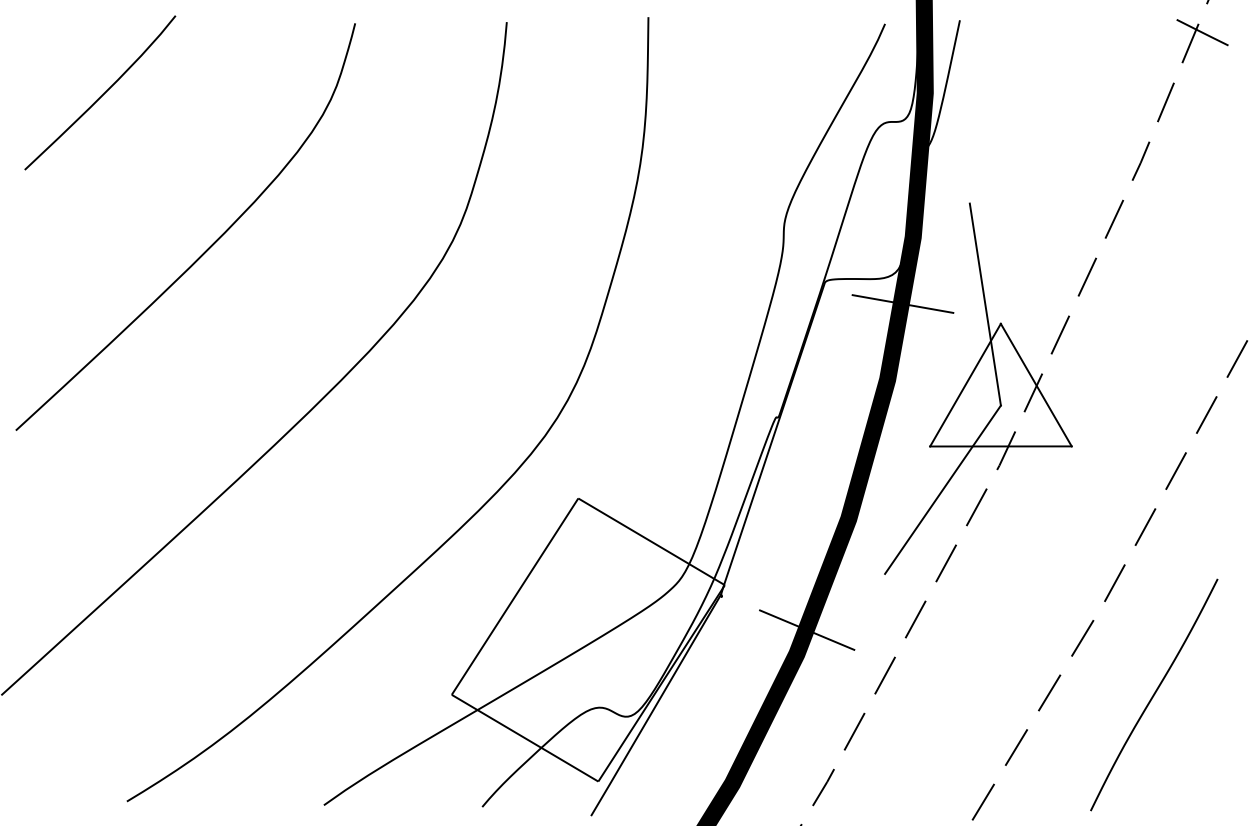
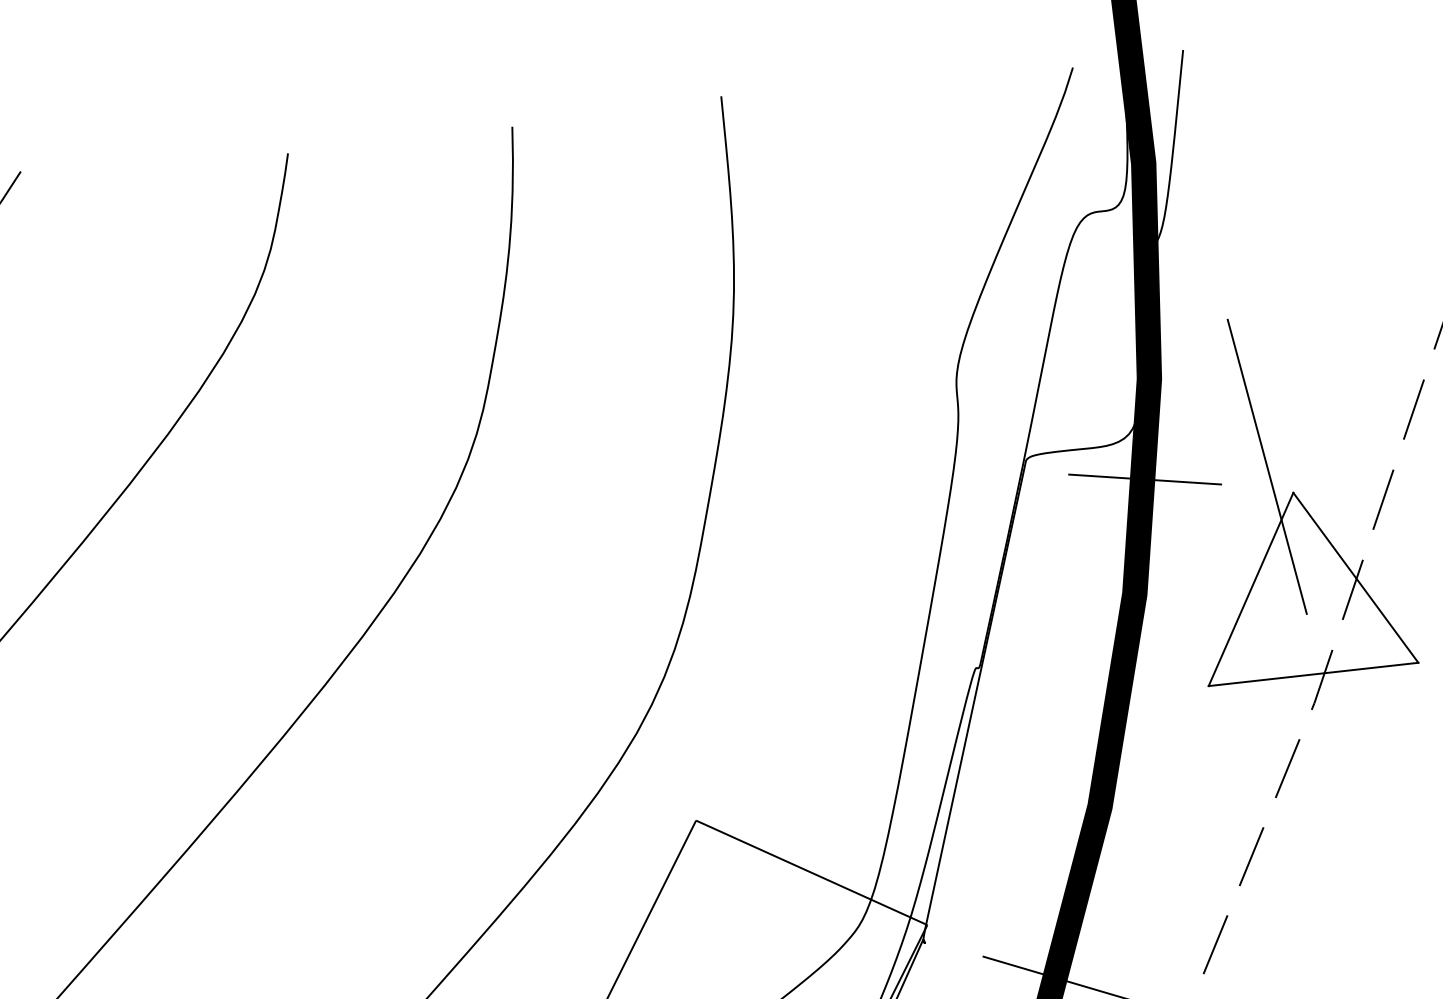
line: (942, 489) -> (1234, 747), removed

